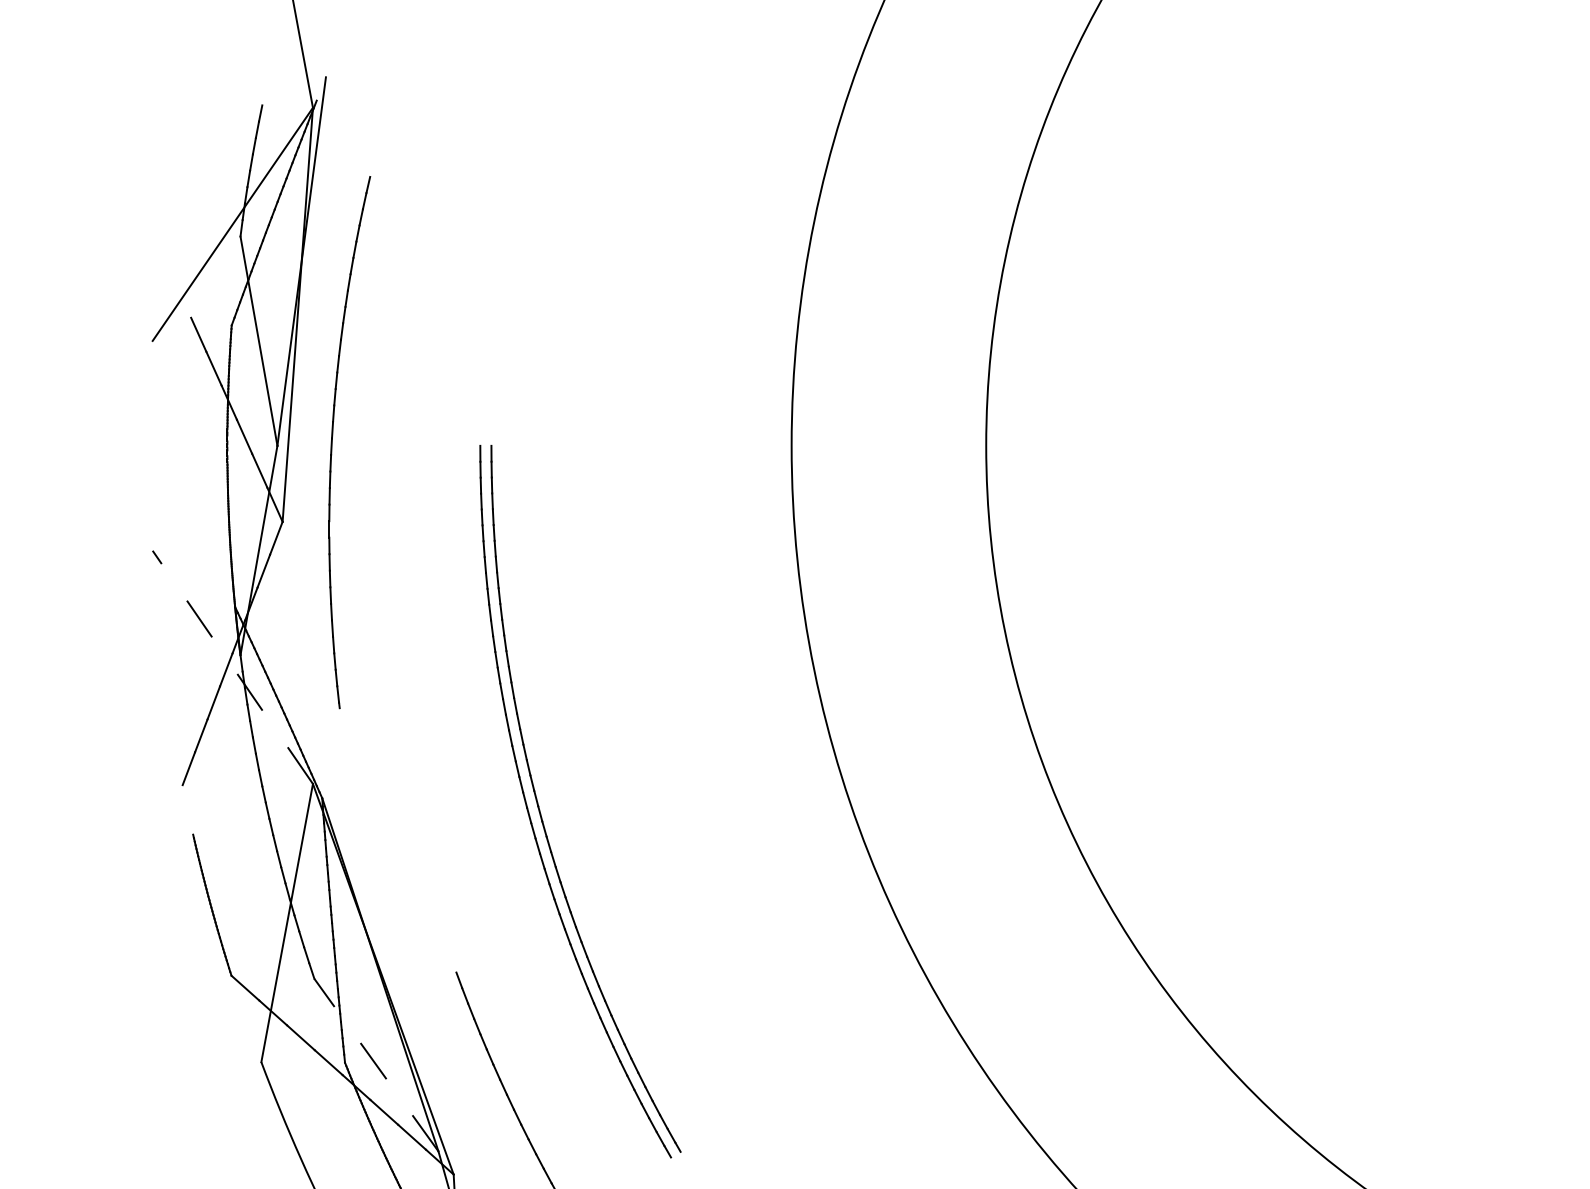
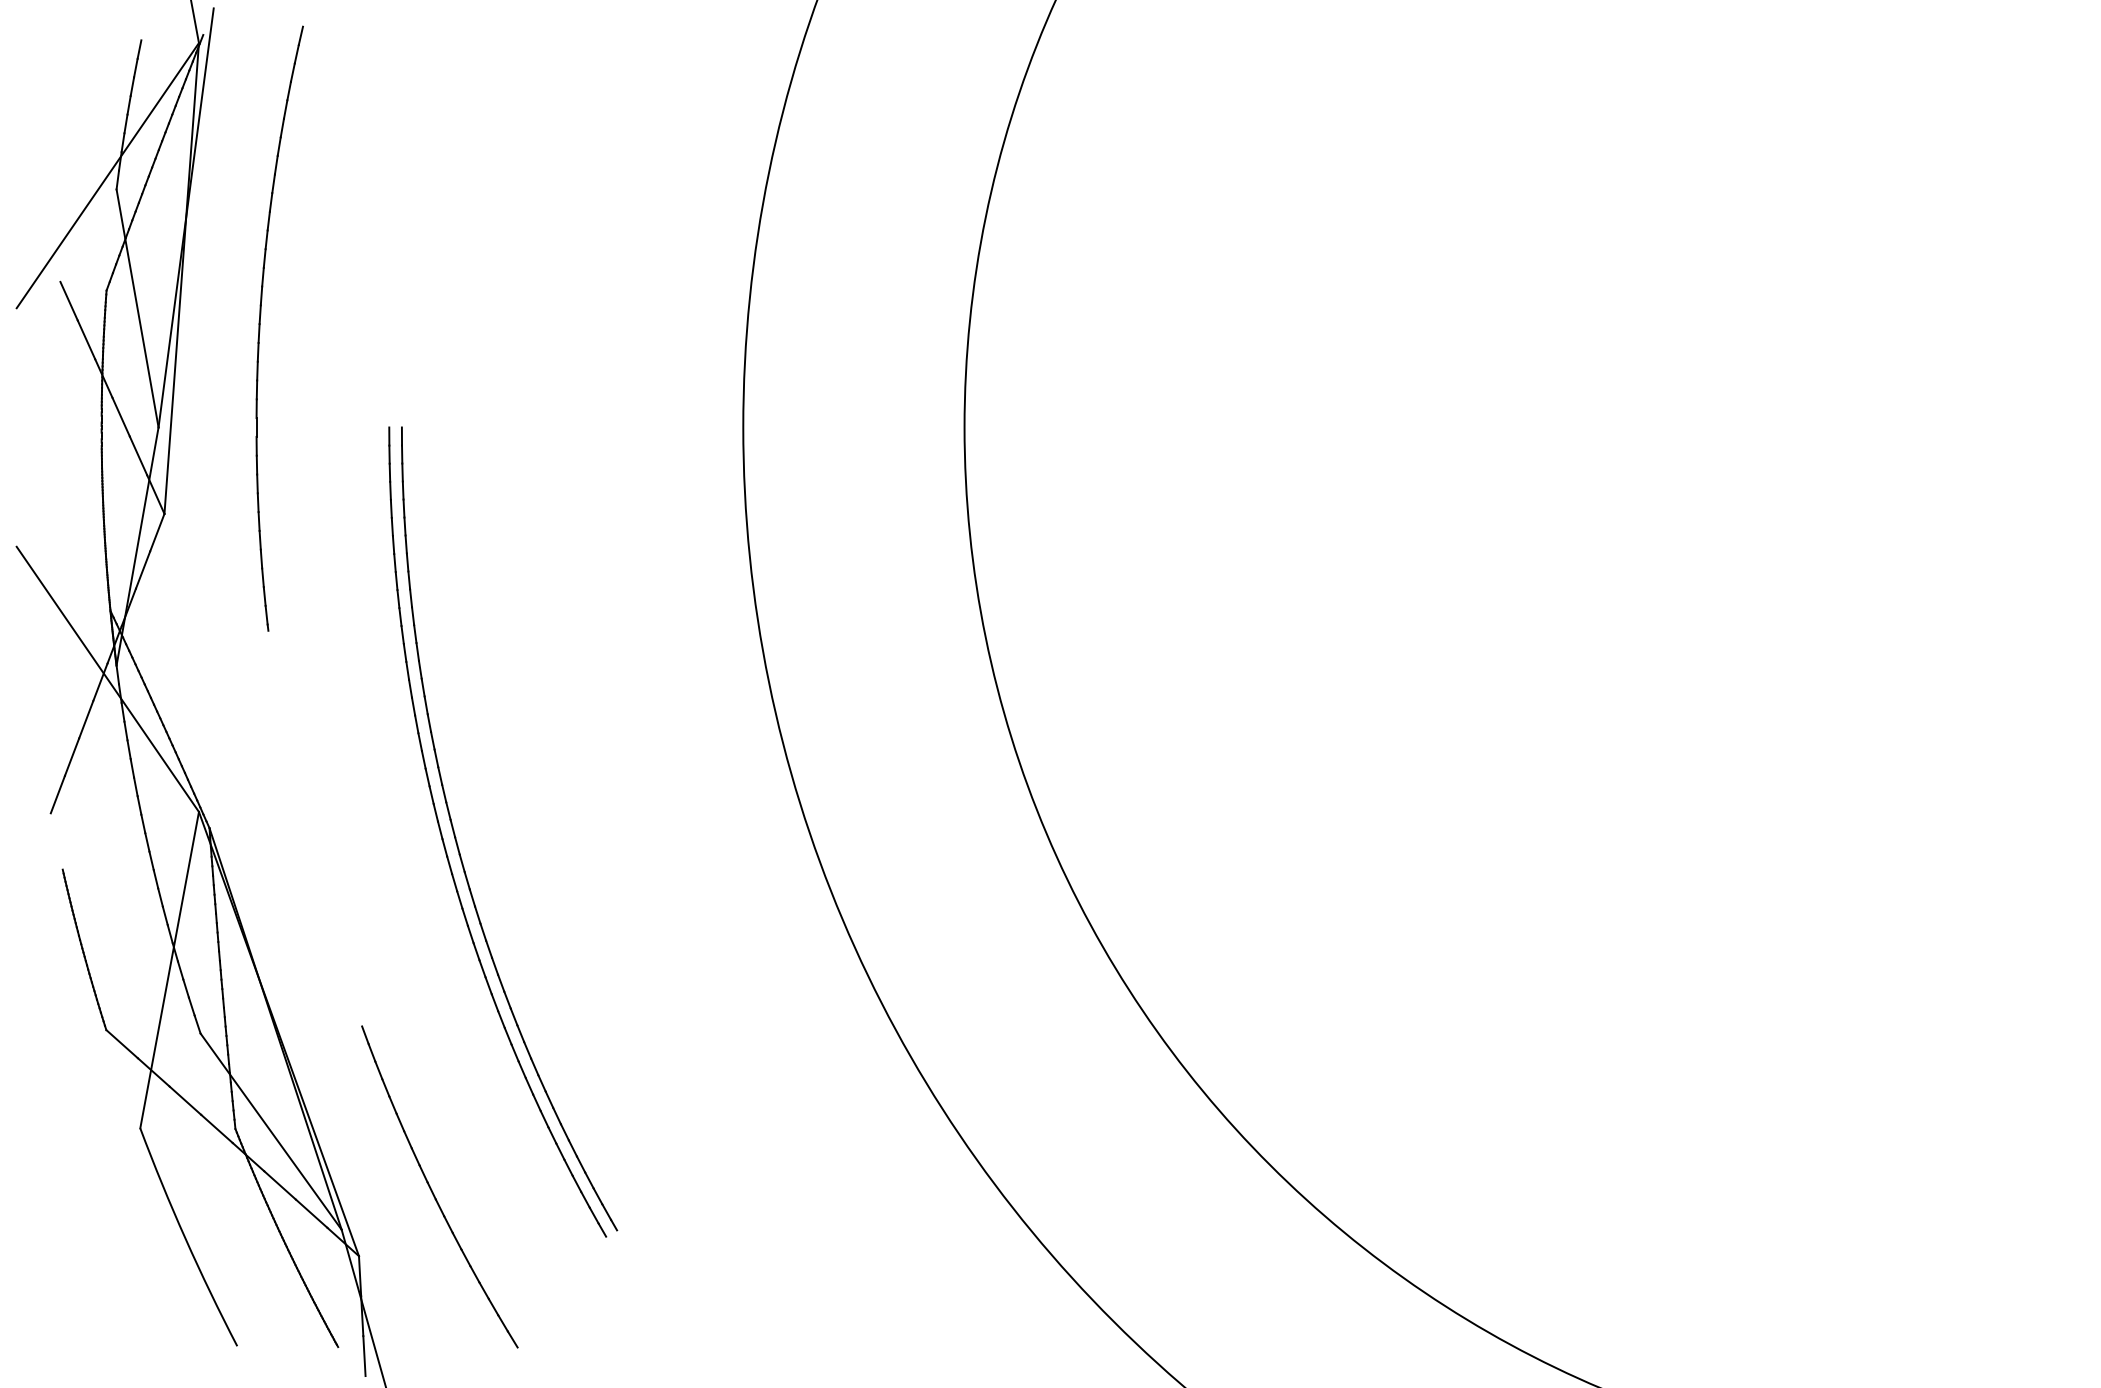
part: (332, 442) -> (260, 328), moved
line: (232, 667) -> (107, 679), dashed -> solid
line: (376, 1064) -> (271, 1131), dashed -> solid

